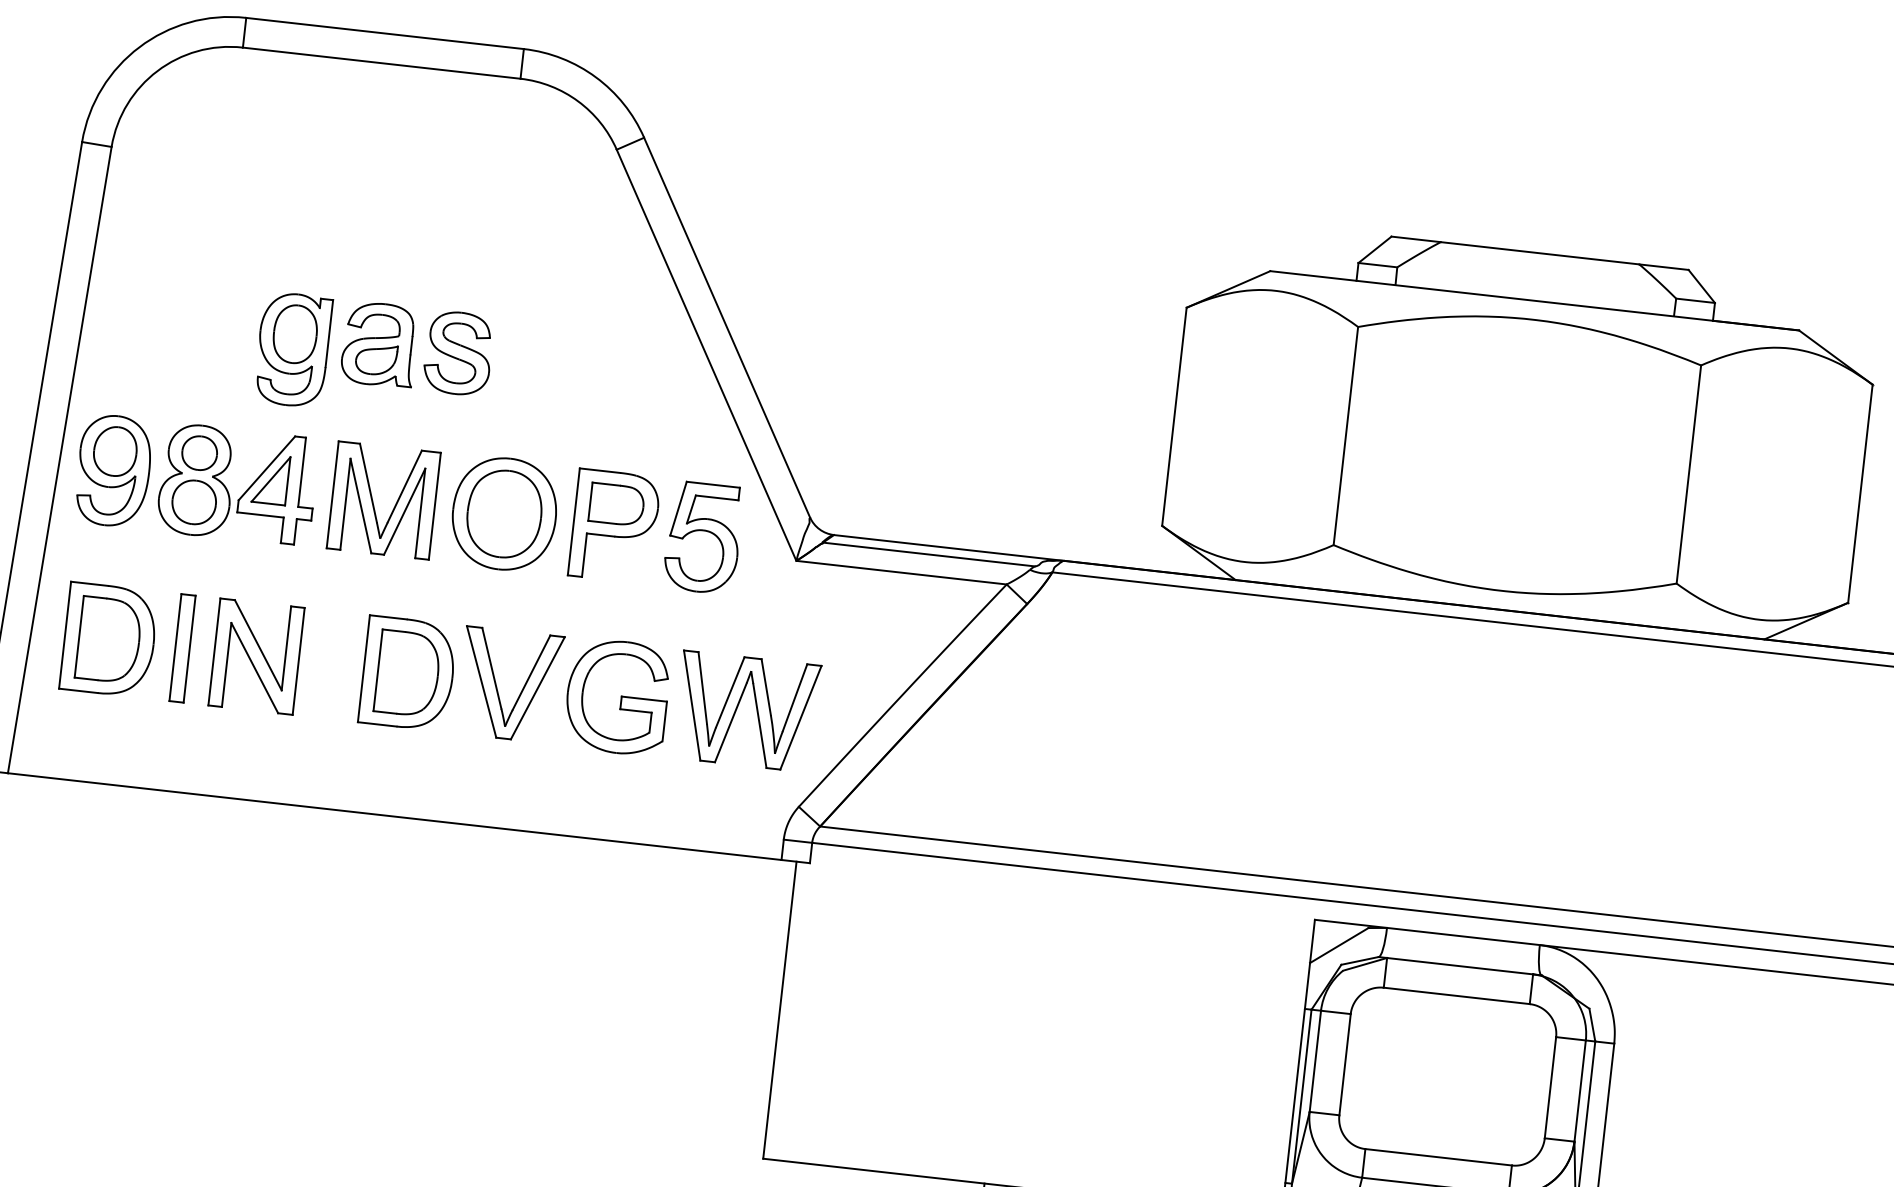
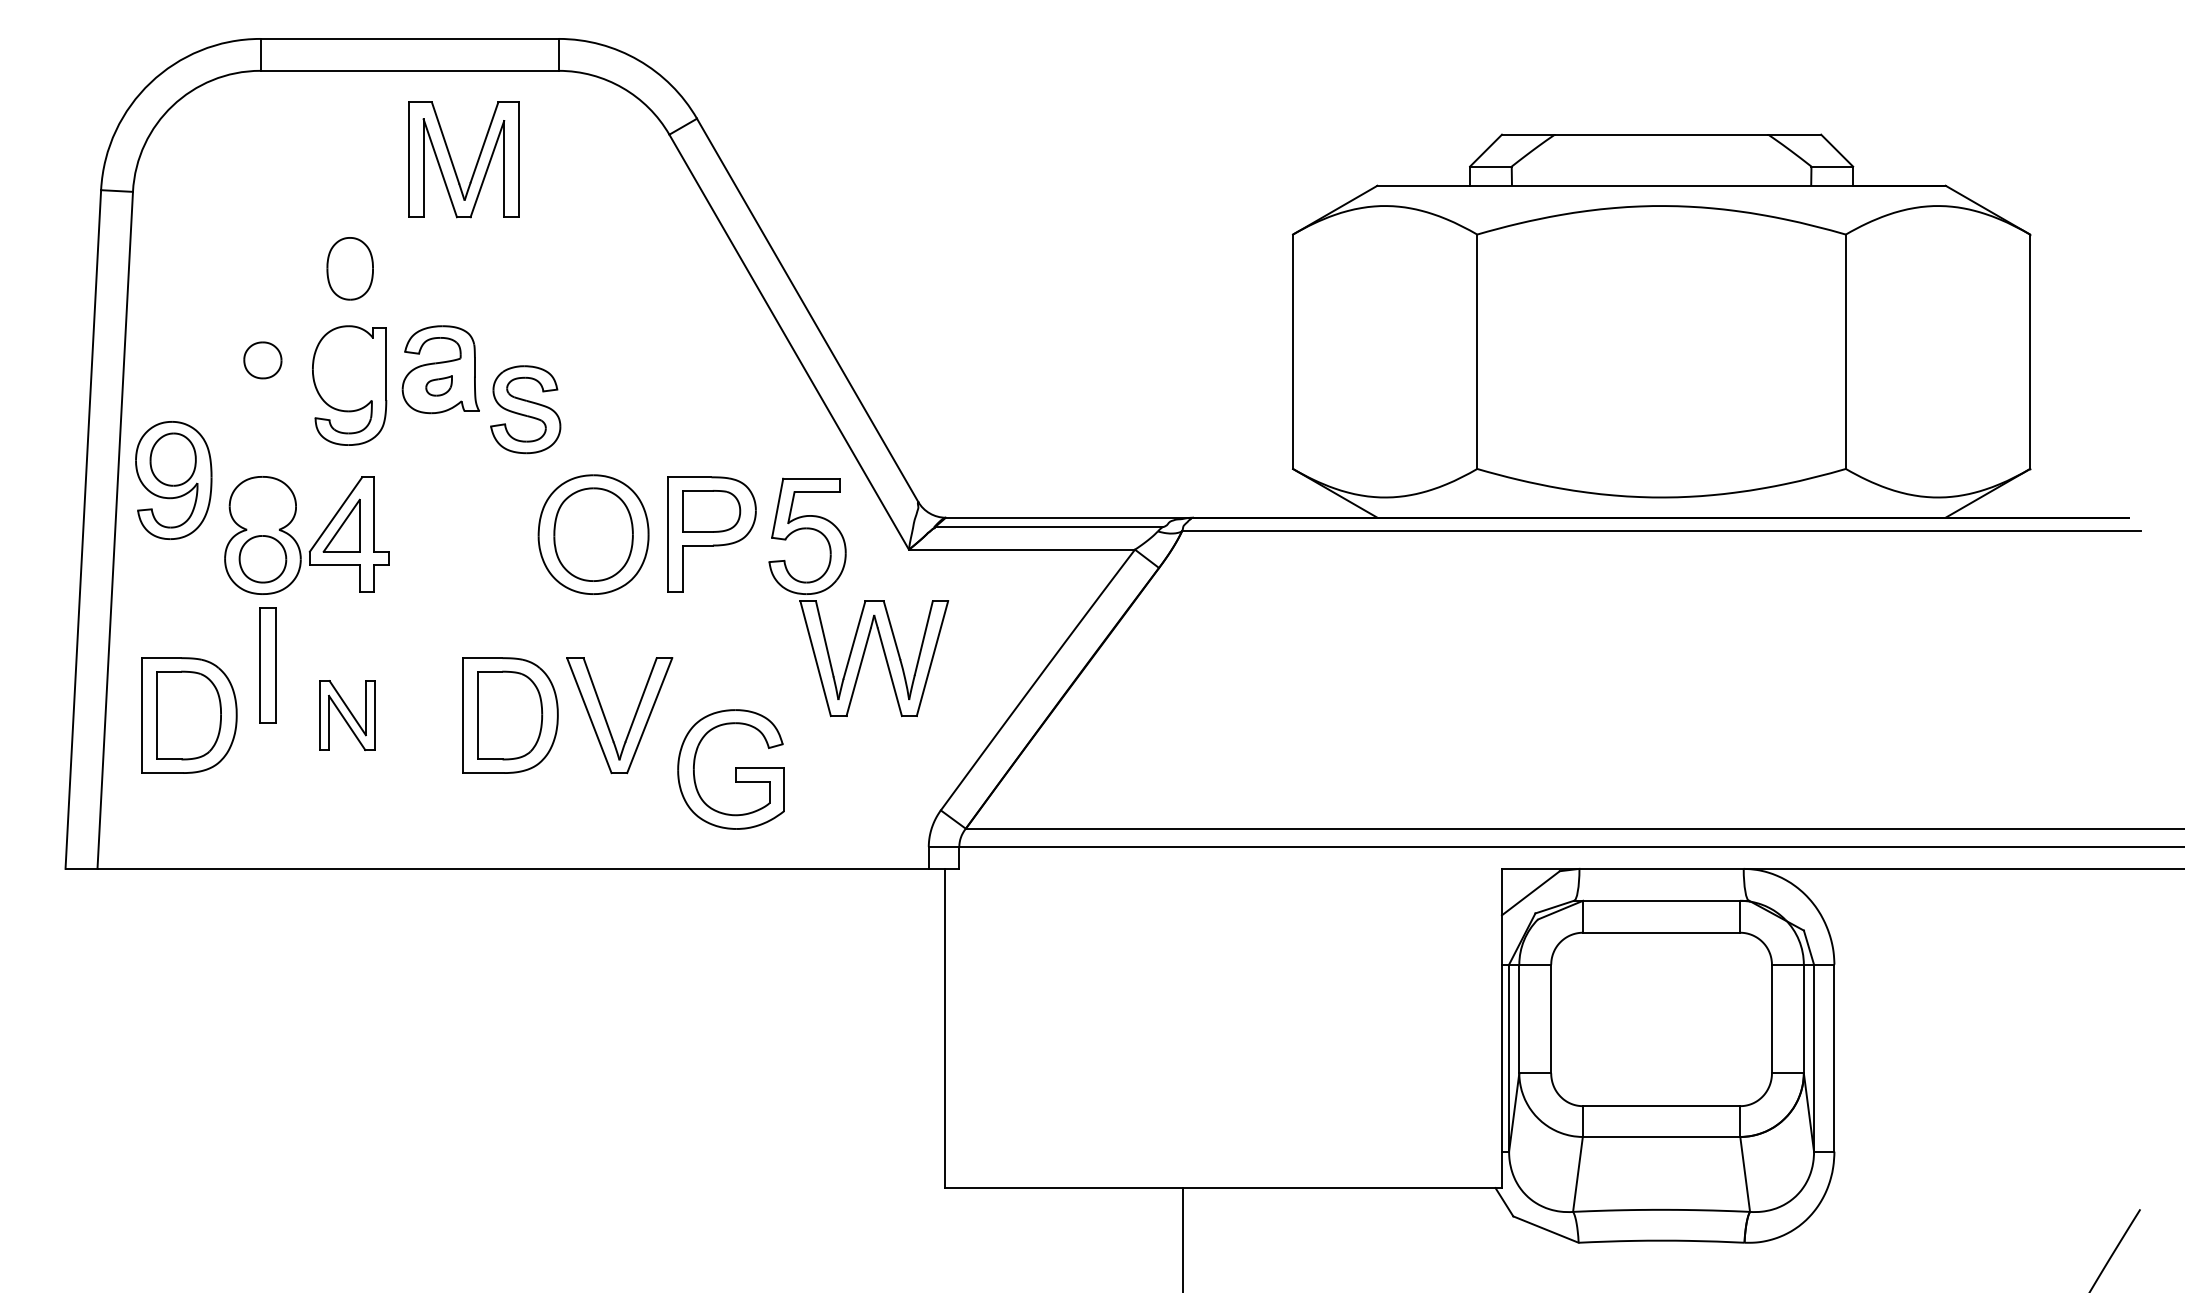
part: (294, 333) -> (349, 268), moved
part: (458, 353) -> (525, 409), moved
part: (375, 359) -> (438, 385), size x0.6
part: (199, 453) -> (262, 360), moved
part: (113, 470) -> (173, 480), moved
part: (373, 502) -> (453, 163), moved
part: (182, 648) -> (267, 665), moved
part: (256, 656) -> (347, 715), size x0.6
part: (616, 696) -> (730, 769), moved
part: (756, 711) -> (884, 657), moved

